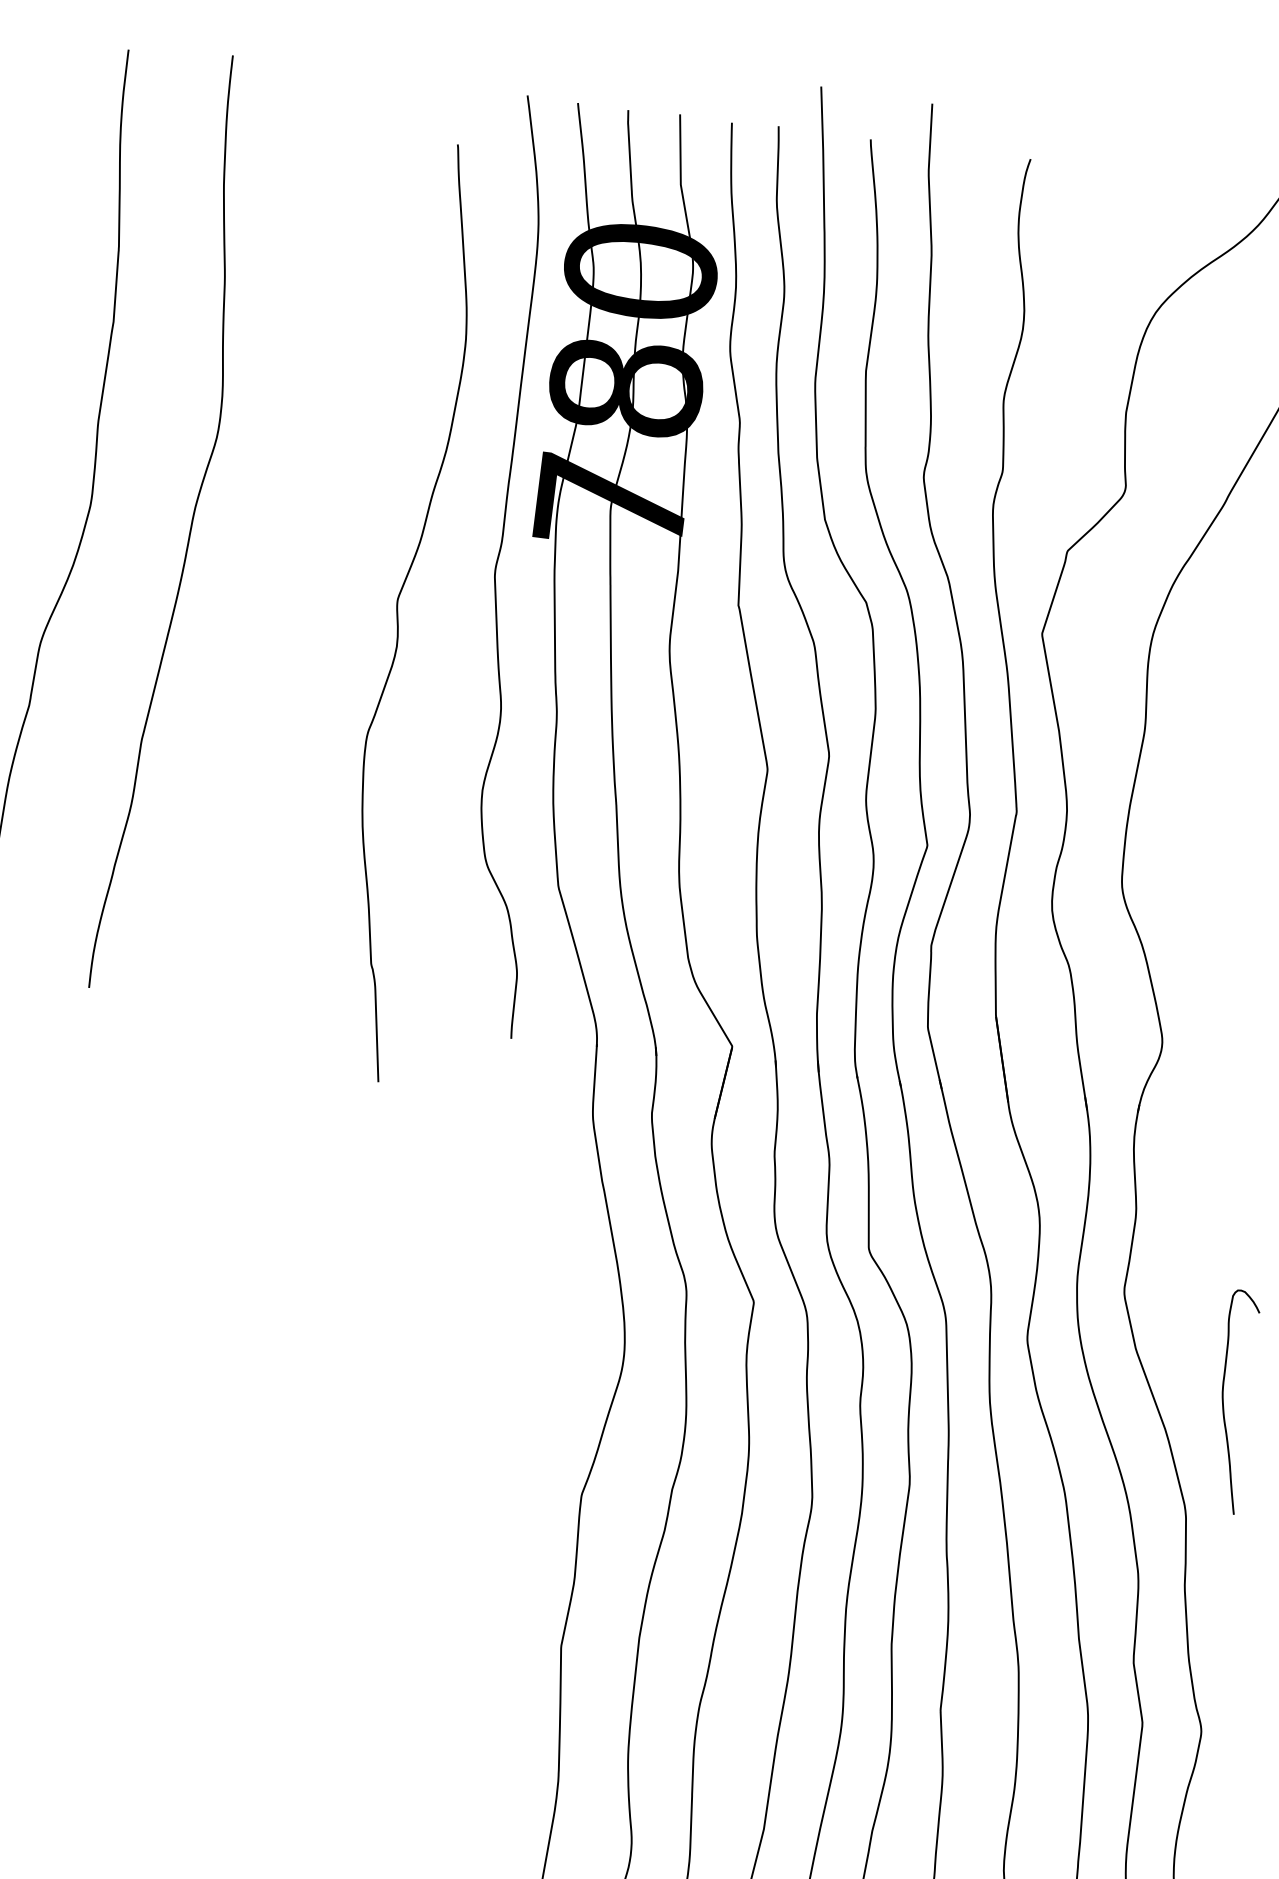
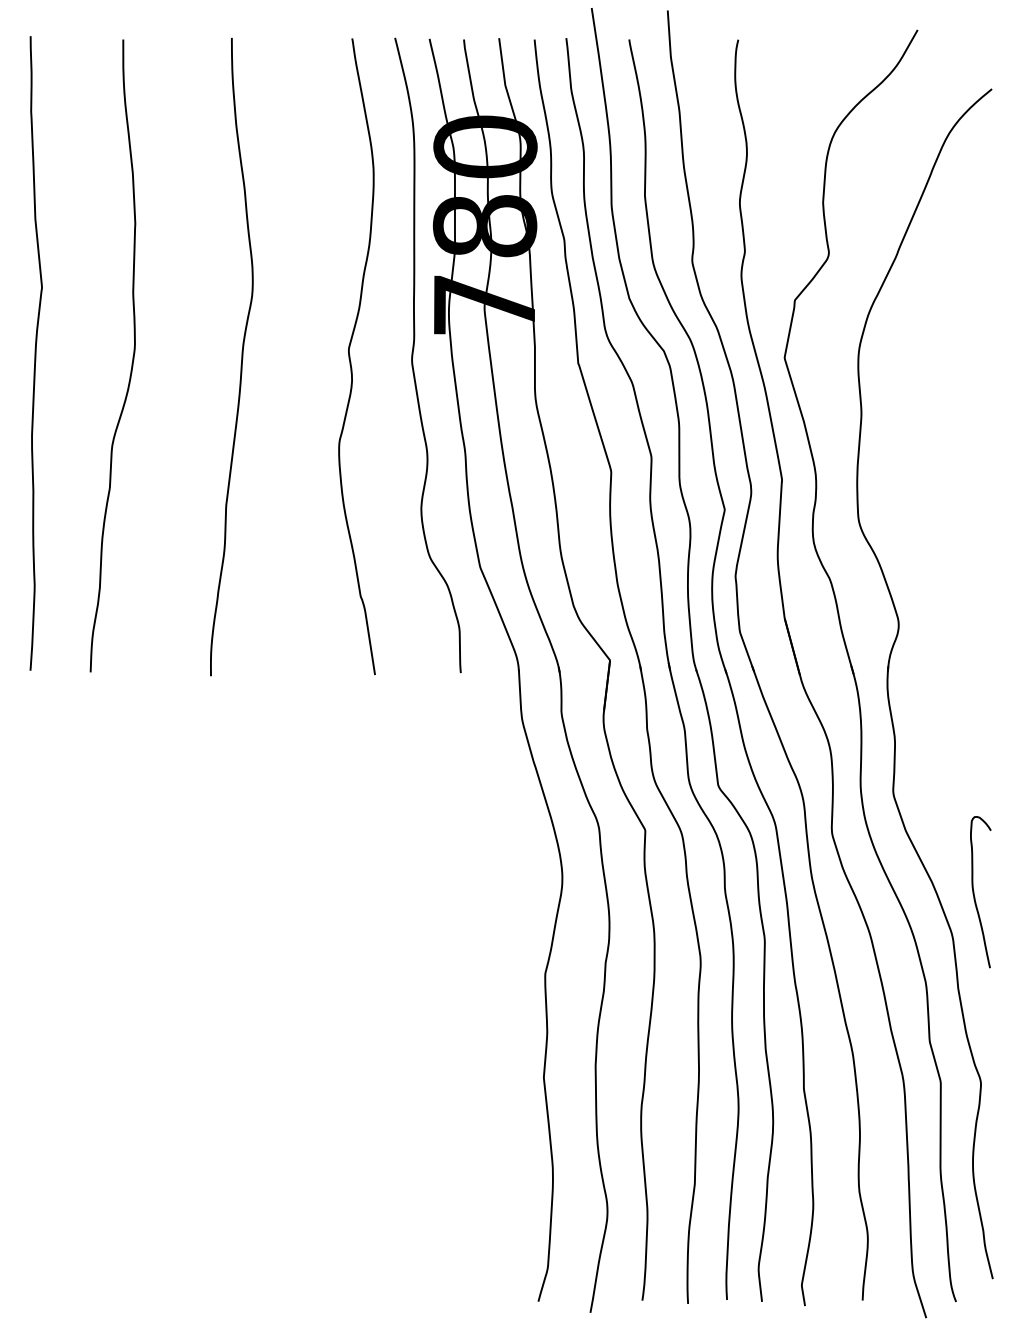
curve: (190, 525) -> (241, 357), moved
curve: (398, 610) -> (350, 356), moved
curve: (1224, 1401) -> (974, 892), moved

